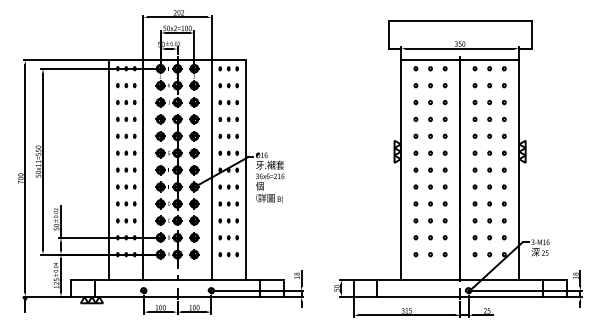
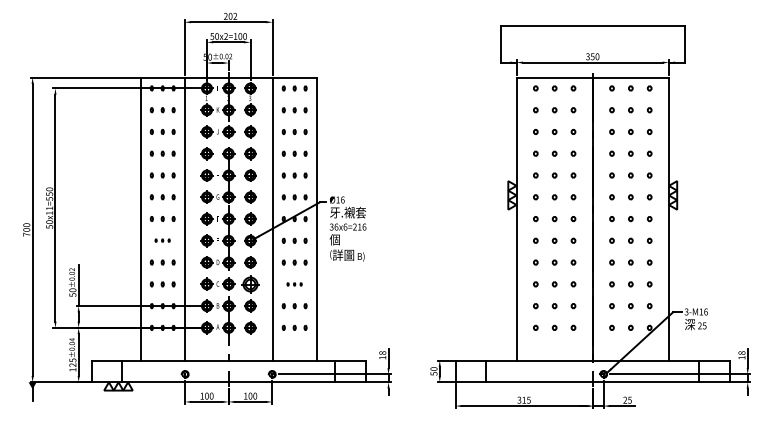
part: (126, 186) -> (162, 240), size x0.6
part: (194, 220) -> (250, 283), size x1.4
part: (228, 220) -> (294, 284), size x0.6

